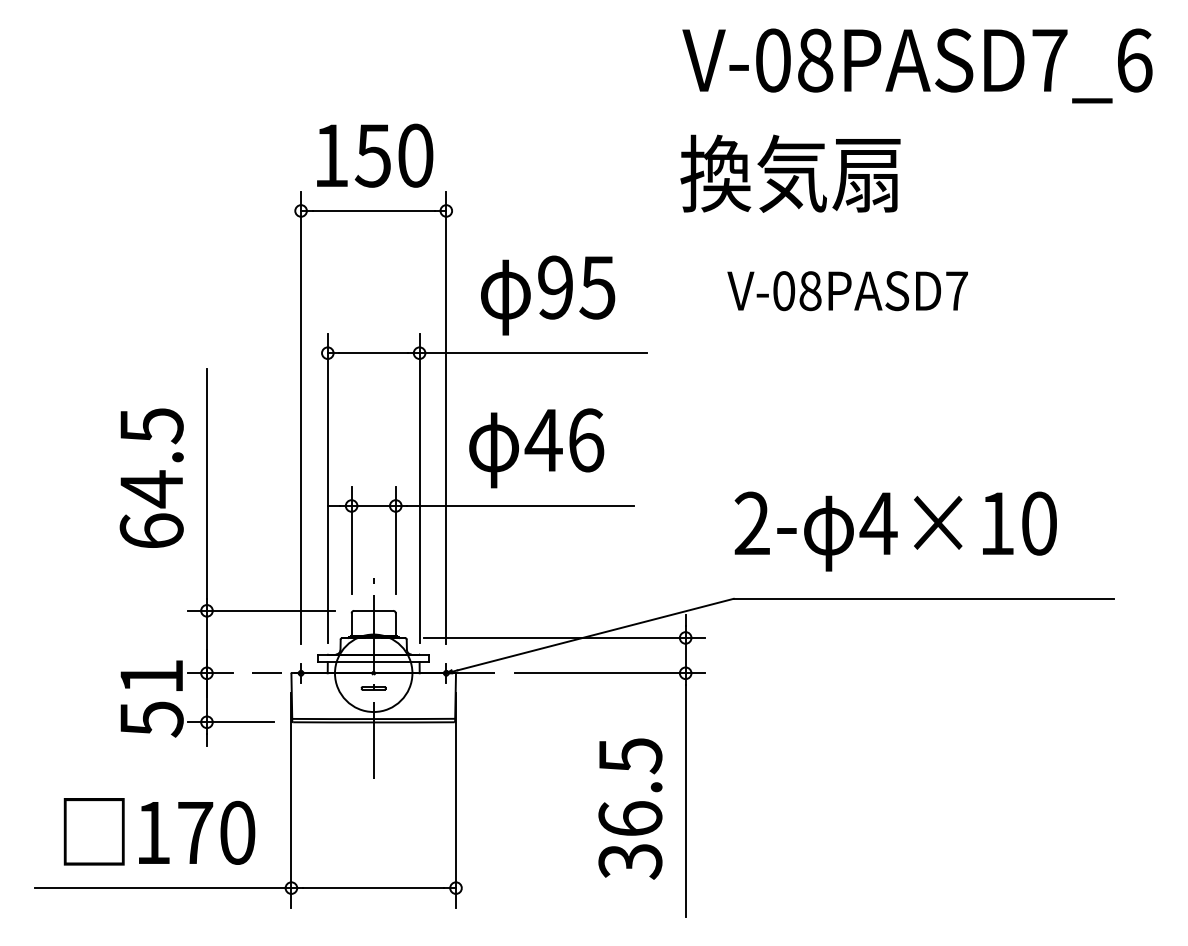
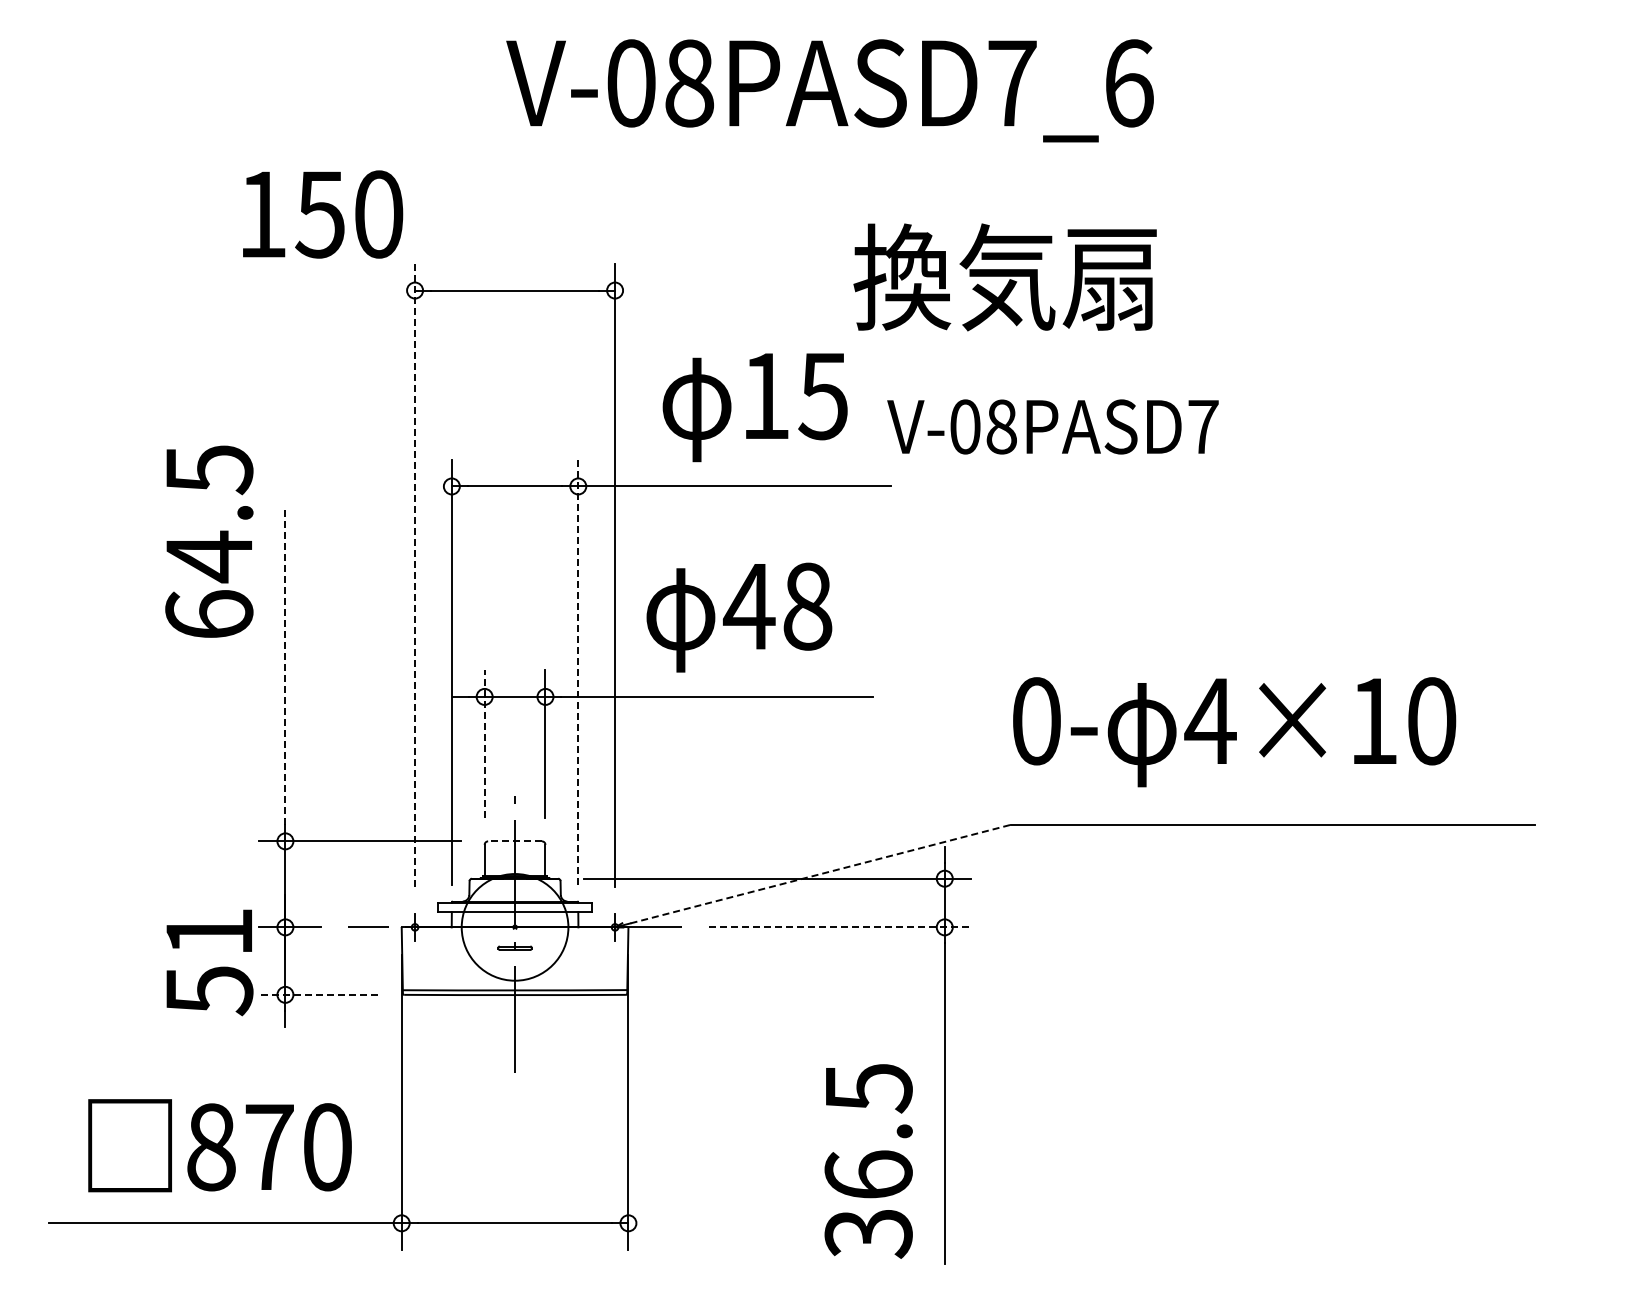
text: (917, 65) -> (829, 90), moved
text: (375, 155) -> (323, 214), moved
text: (790, 173) -> (1004, 277), moved
text: (555, 287) -> (765, 396), 95 -> 15
text: (847, 290) -> (1052, 426), moved
line: (301, 417) -> (415, 575), solid -> dashed
text: (586, 440) -> (807, 606), 46 -> 48
text: (151, 478) -> (209, 541), moved
line: (207, 483) -> (285, 666), solid -> dashed
line: (419, 488) -> (578, 672), solid -> dashed
text: (752, 523) -> (1036, 721), 2- -> 0-
line: (351, 540) -> (484, 744), solid -> dashed
line: (374, 610) -> (515, 841), solid -> dashed
line: (596, 634) -> (821, 873), solid -> dashed
line: (609, 673) -> (840, 927), solid -> dashed
line: (230, 722) -> (317, 994), solid -> dashed
text: (630, 809) -> (868, 1161), moved
text: (153, 833) -> (211, 1147), 170 -> 870

